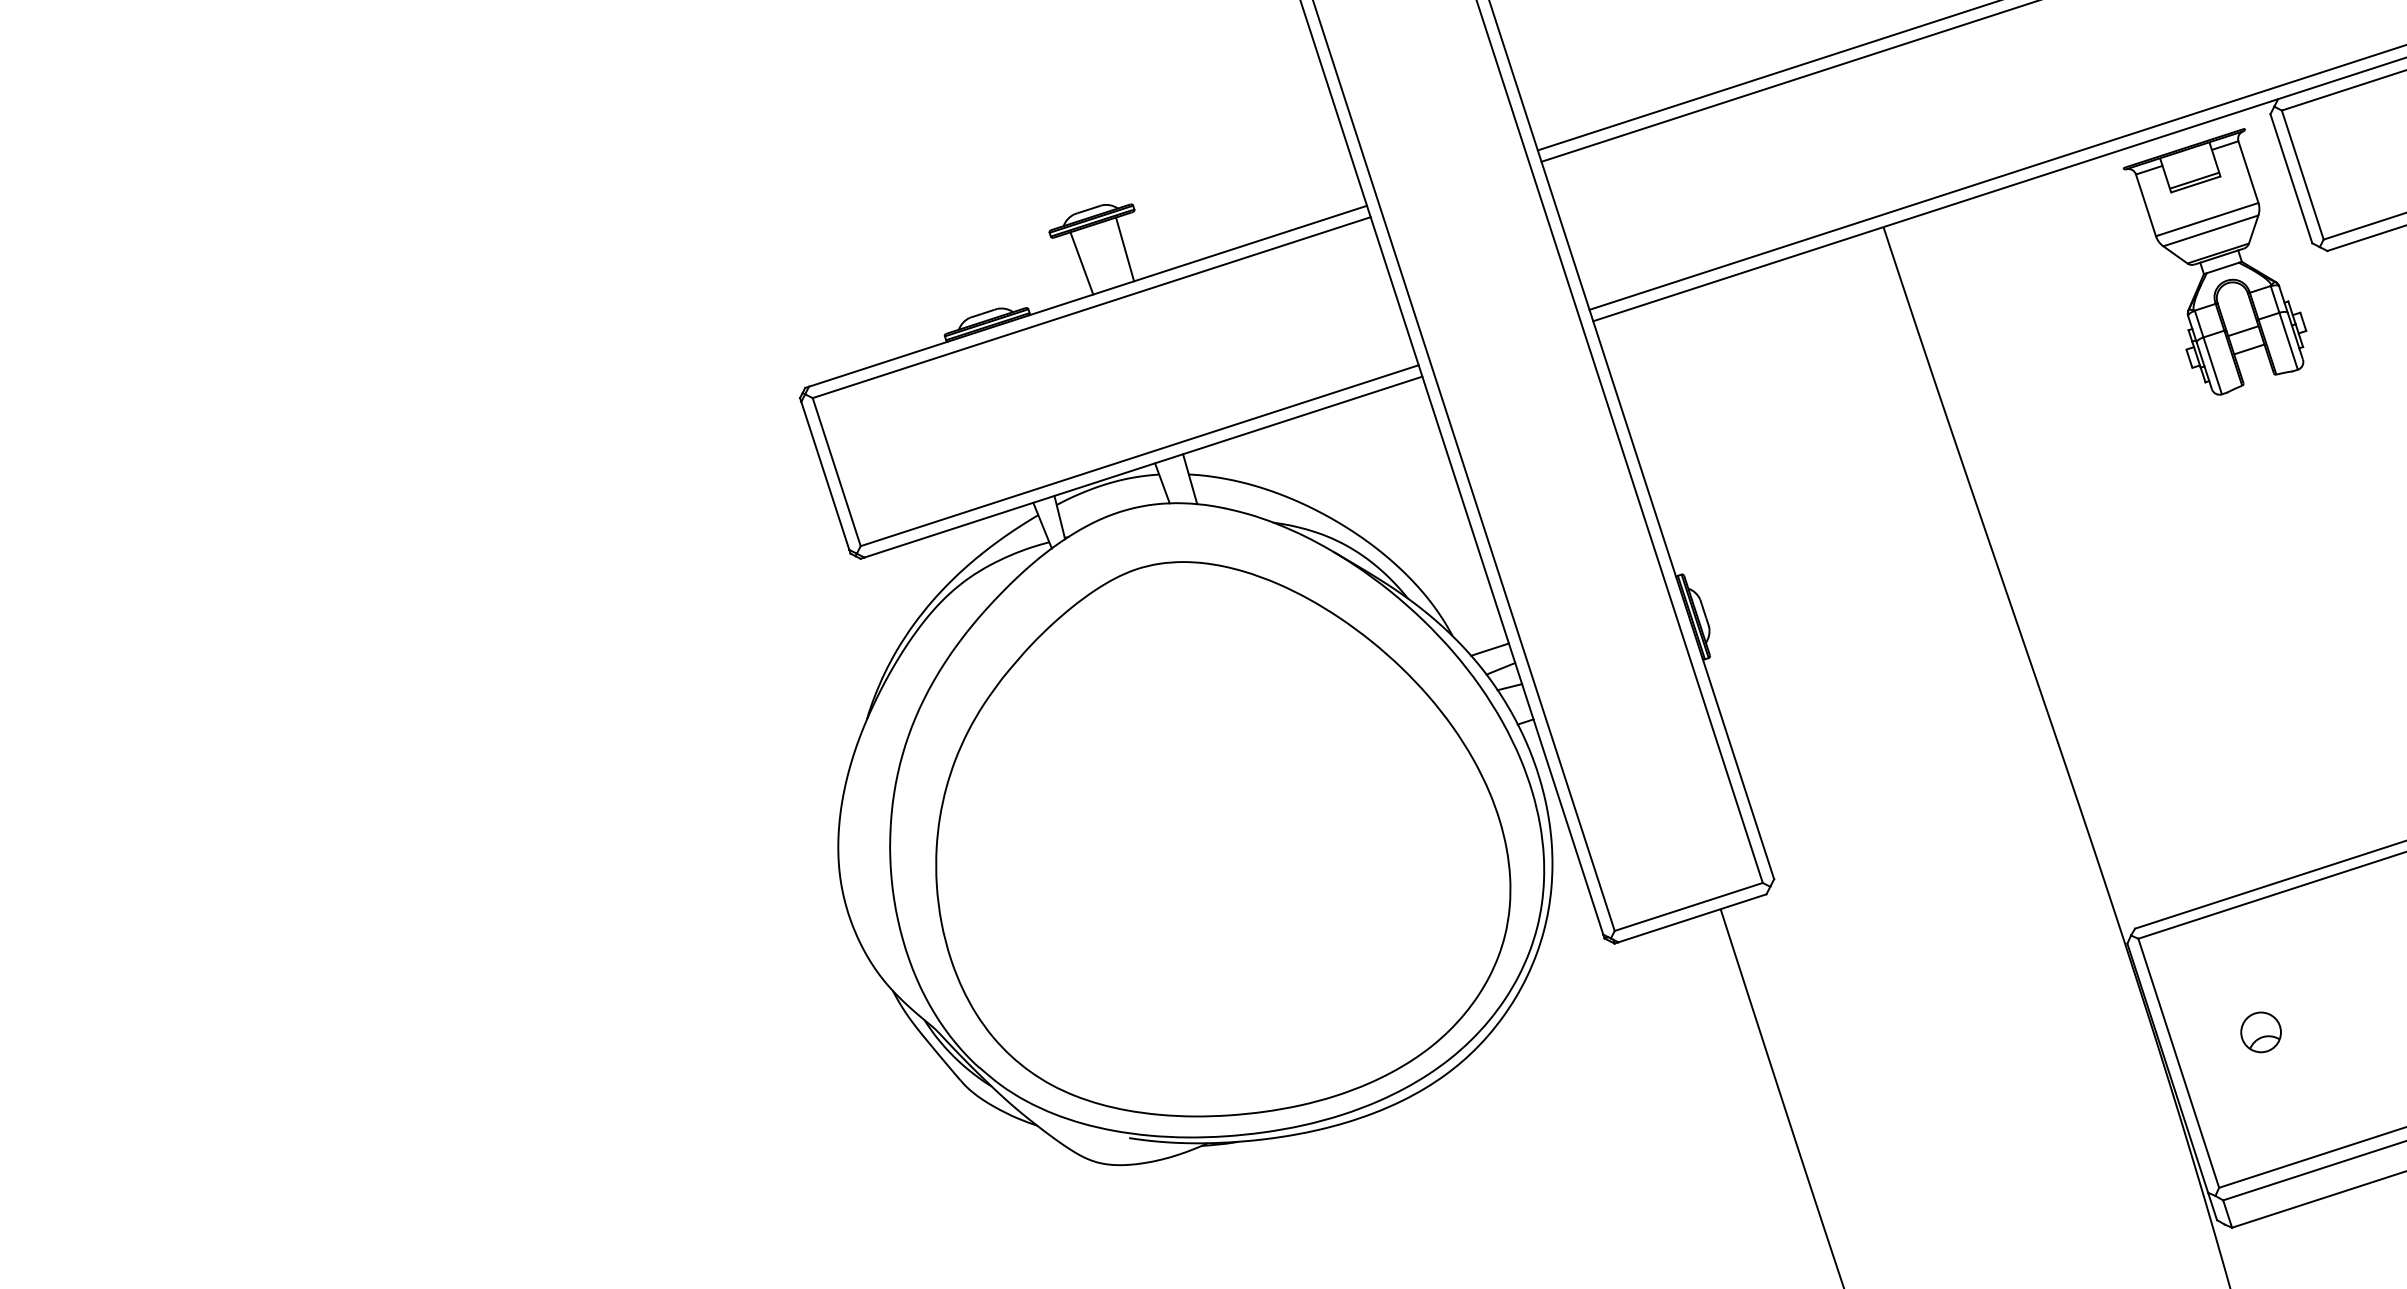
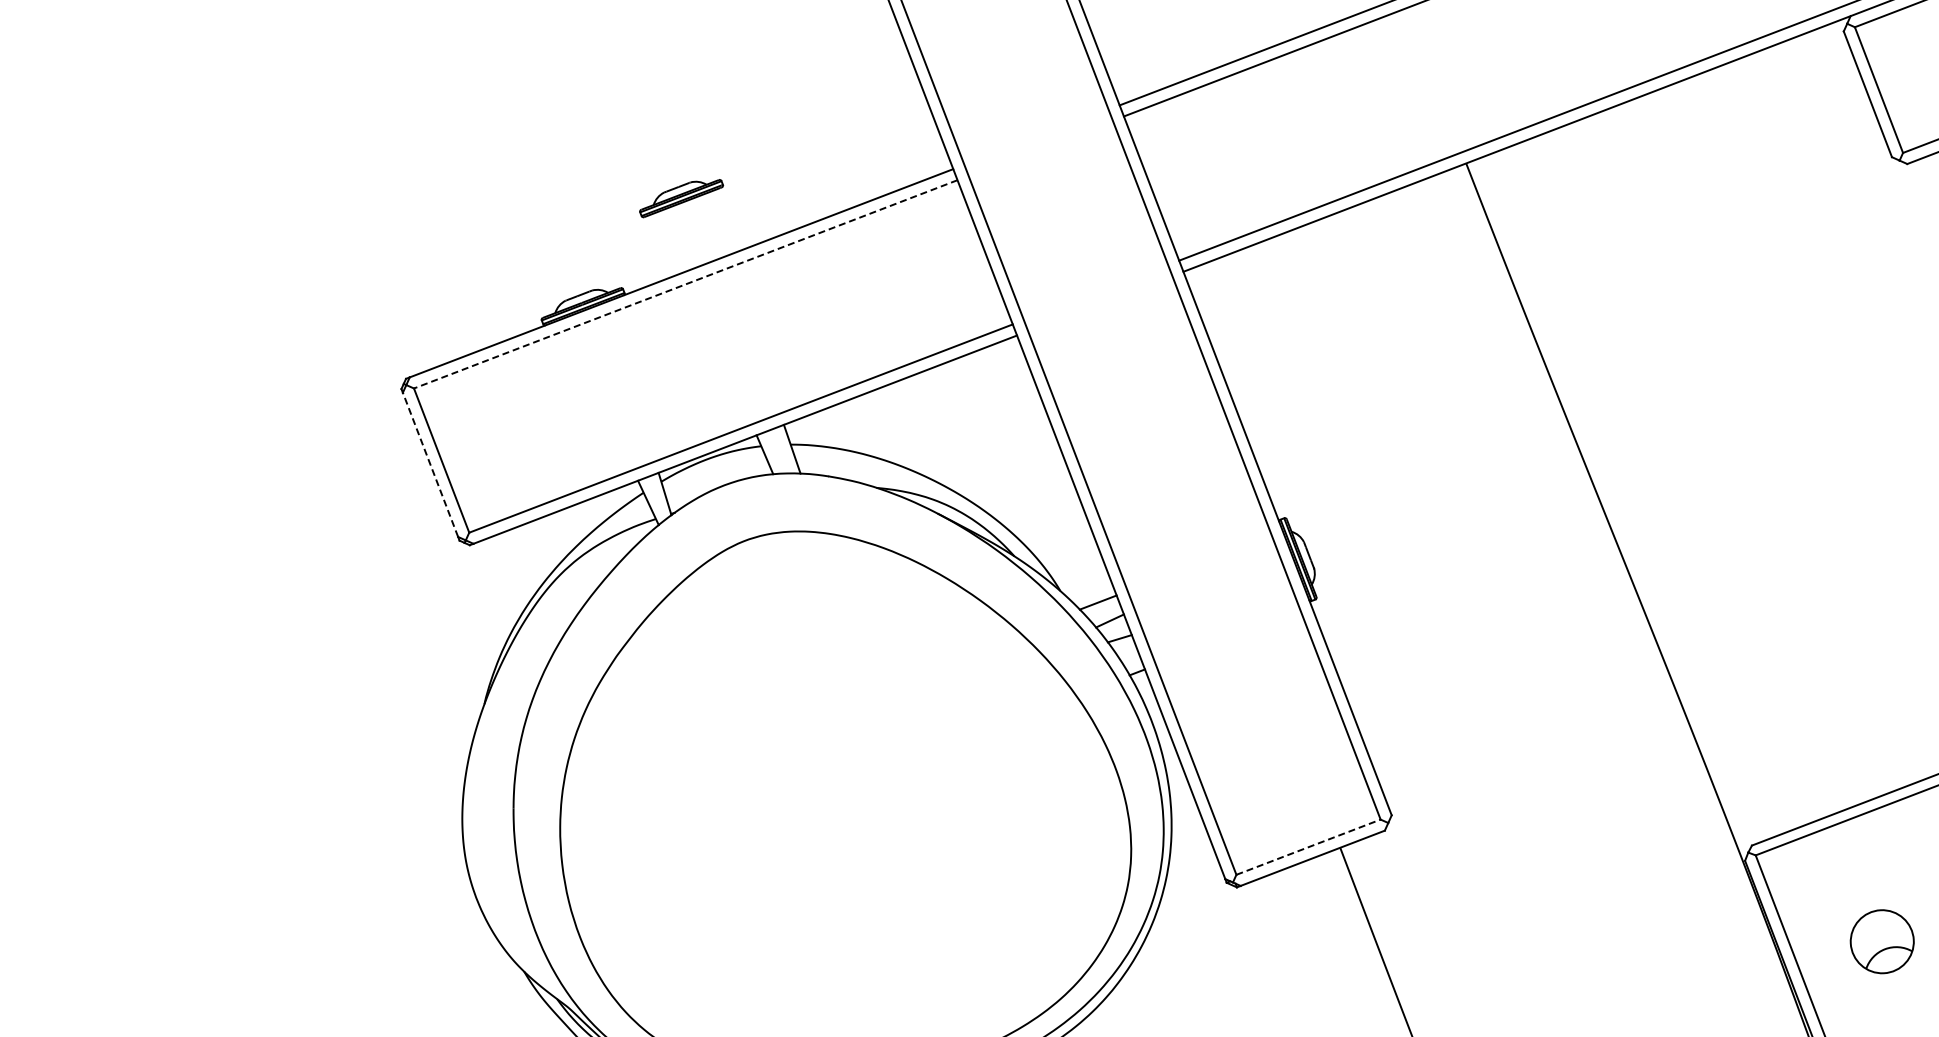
line: (1125, 249) -> (716, 224), removed
part: (2214, 261) -> (1795, 180), removed
line: (1081, 263) -> (673, 241), removed
line: (1091, 307) -> (685, 284), solid -> dashed
line: (825, 475) -> (430, 464), solid -> dashed
line: (1688, 906) -> (1308, 846), solid -> dashed
part: (2260, 1032) -> (1881, 941), size x1.6

